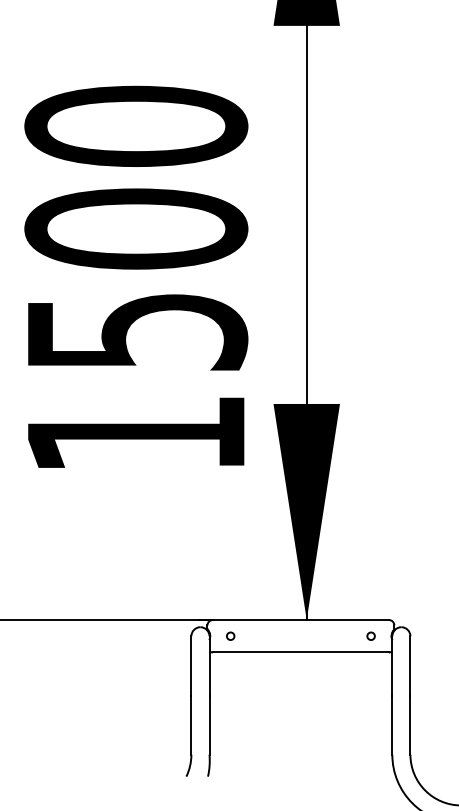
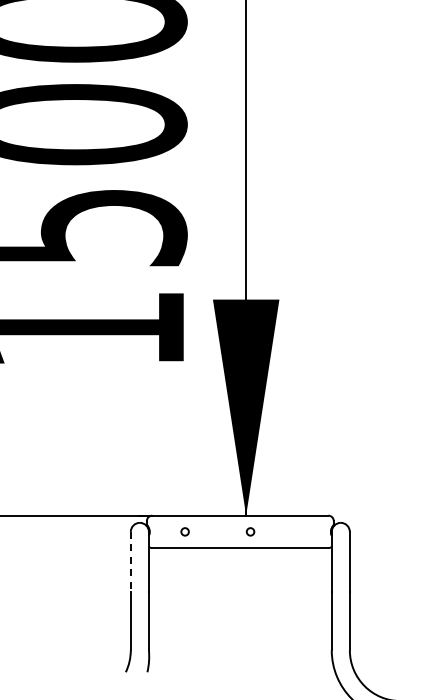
circle: (230, 635) -> (184, 531), moved
circle: (370, 635) -> (249, 531), moved
line: (191, 666) -> (130, 562), solid -> dashed

